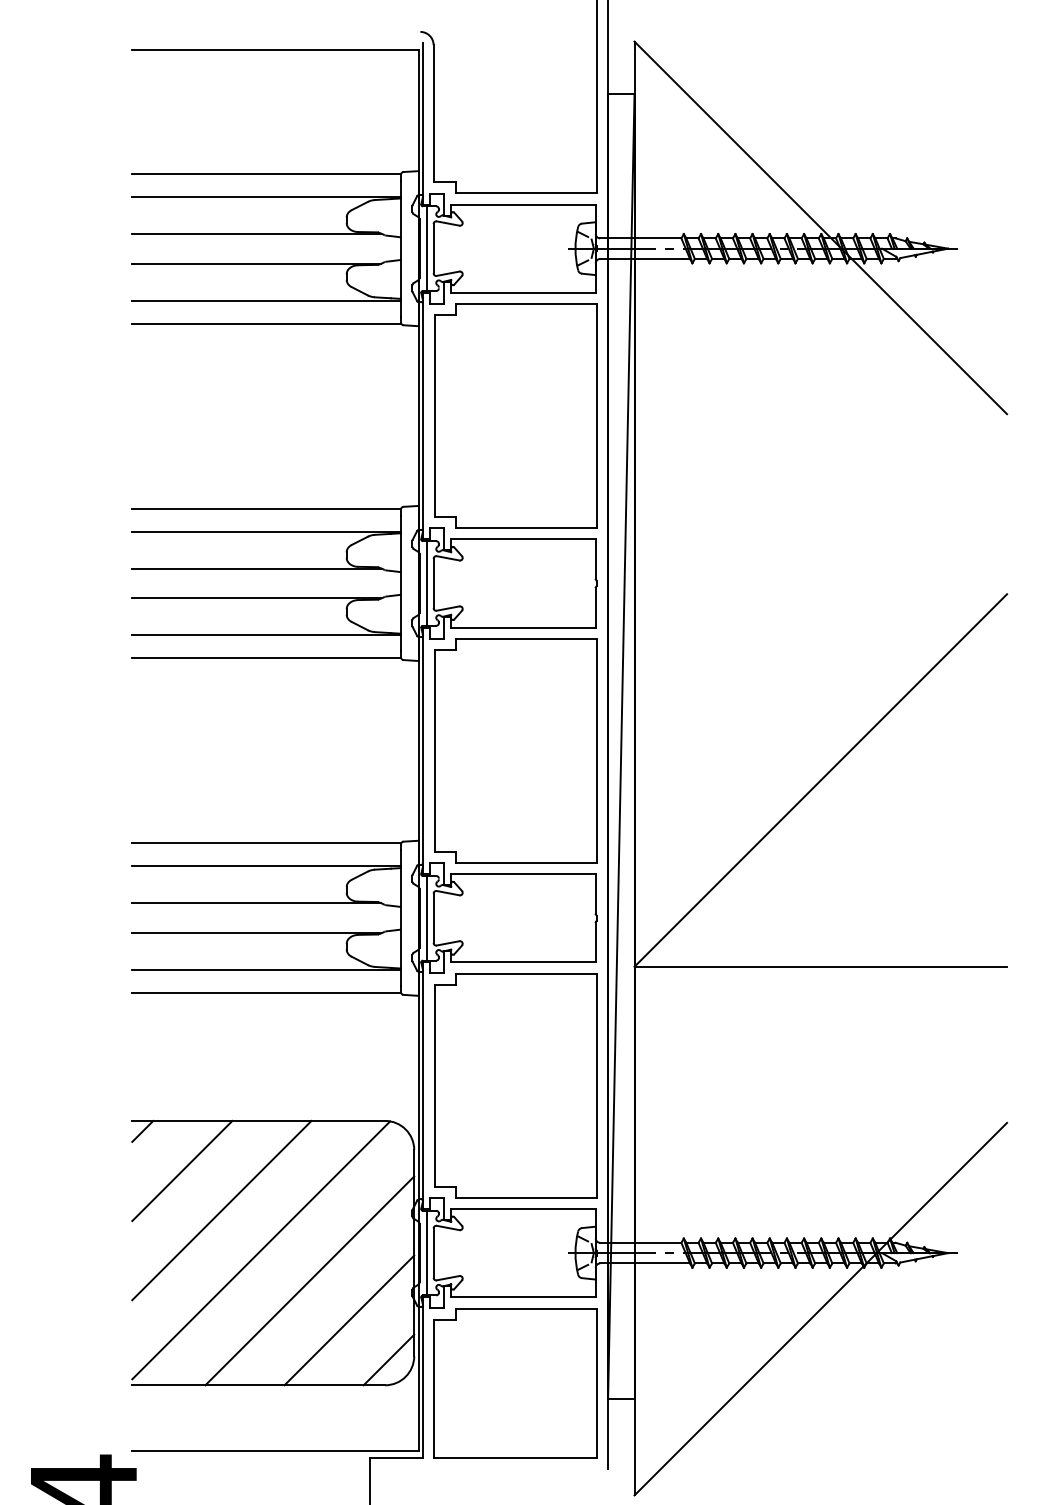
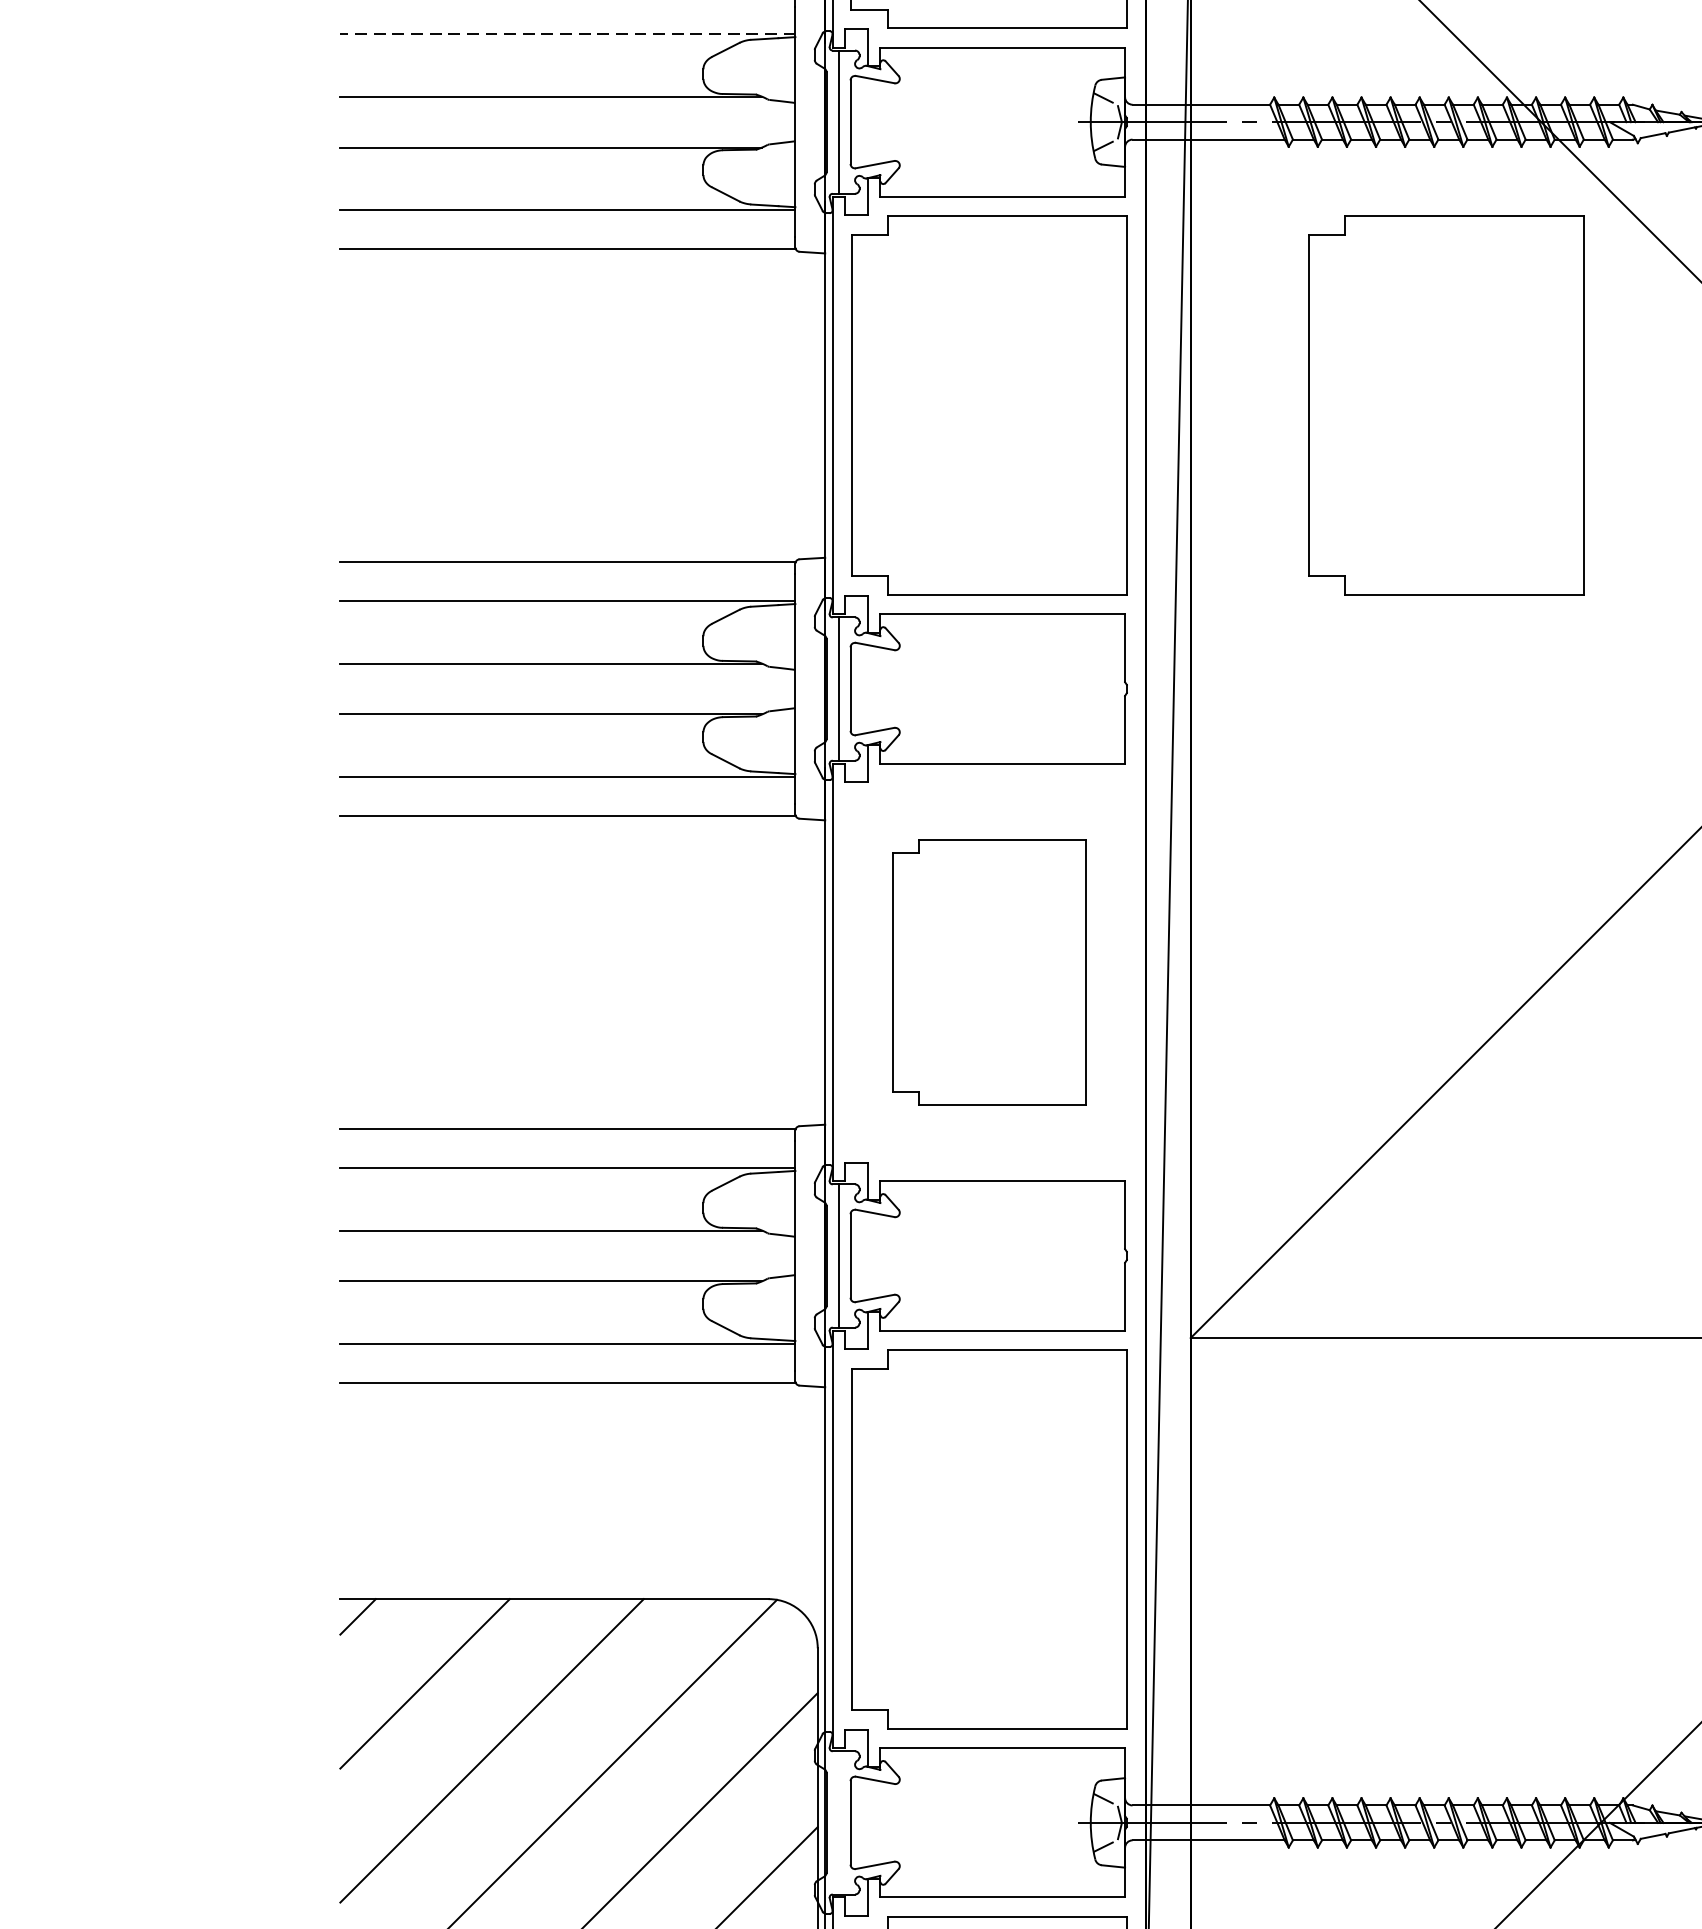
line: (266, 196) -> (567, 33), solid -> dashed
part: (785, 415) -> (1446, 404), added
part: (515, 750) -> (989, 971), size x0.7
line: (426, 1252) -> (838, 1821), removed

